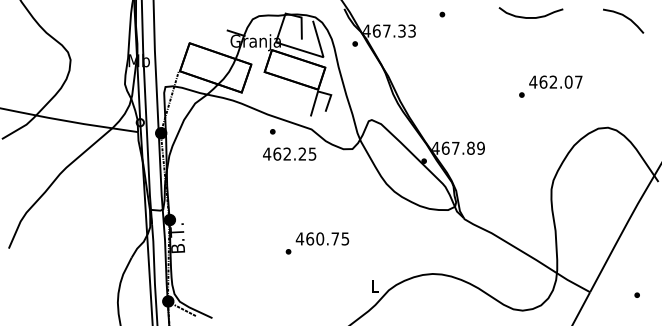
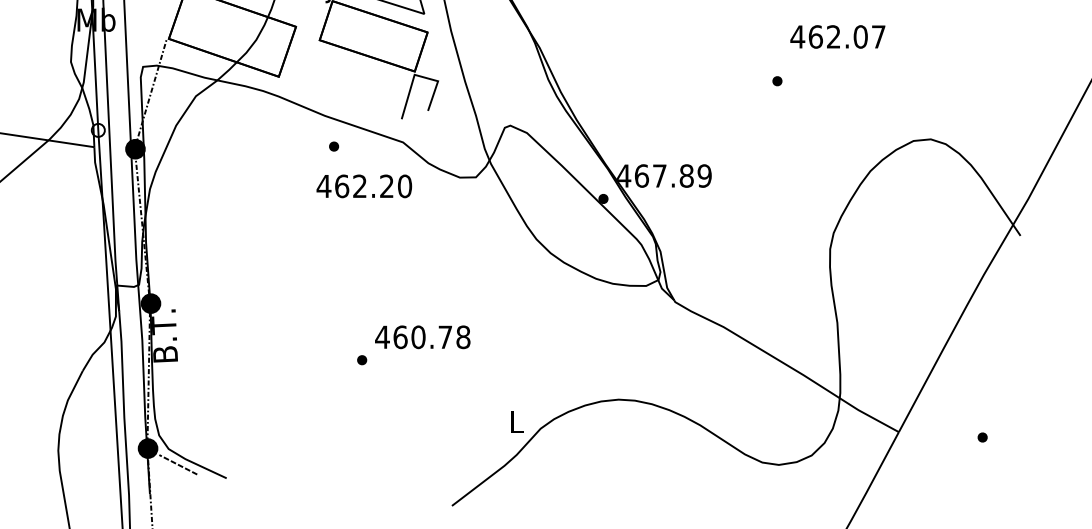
text: (555, 81) -> (837, 35), moved
text: (312, 153) -> (404, 185), 462.25 -> 462.20
text: (345, 238) -> (463, 336), 460.75 -> 460.78

